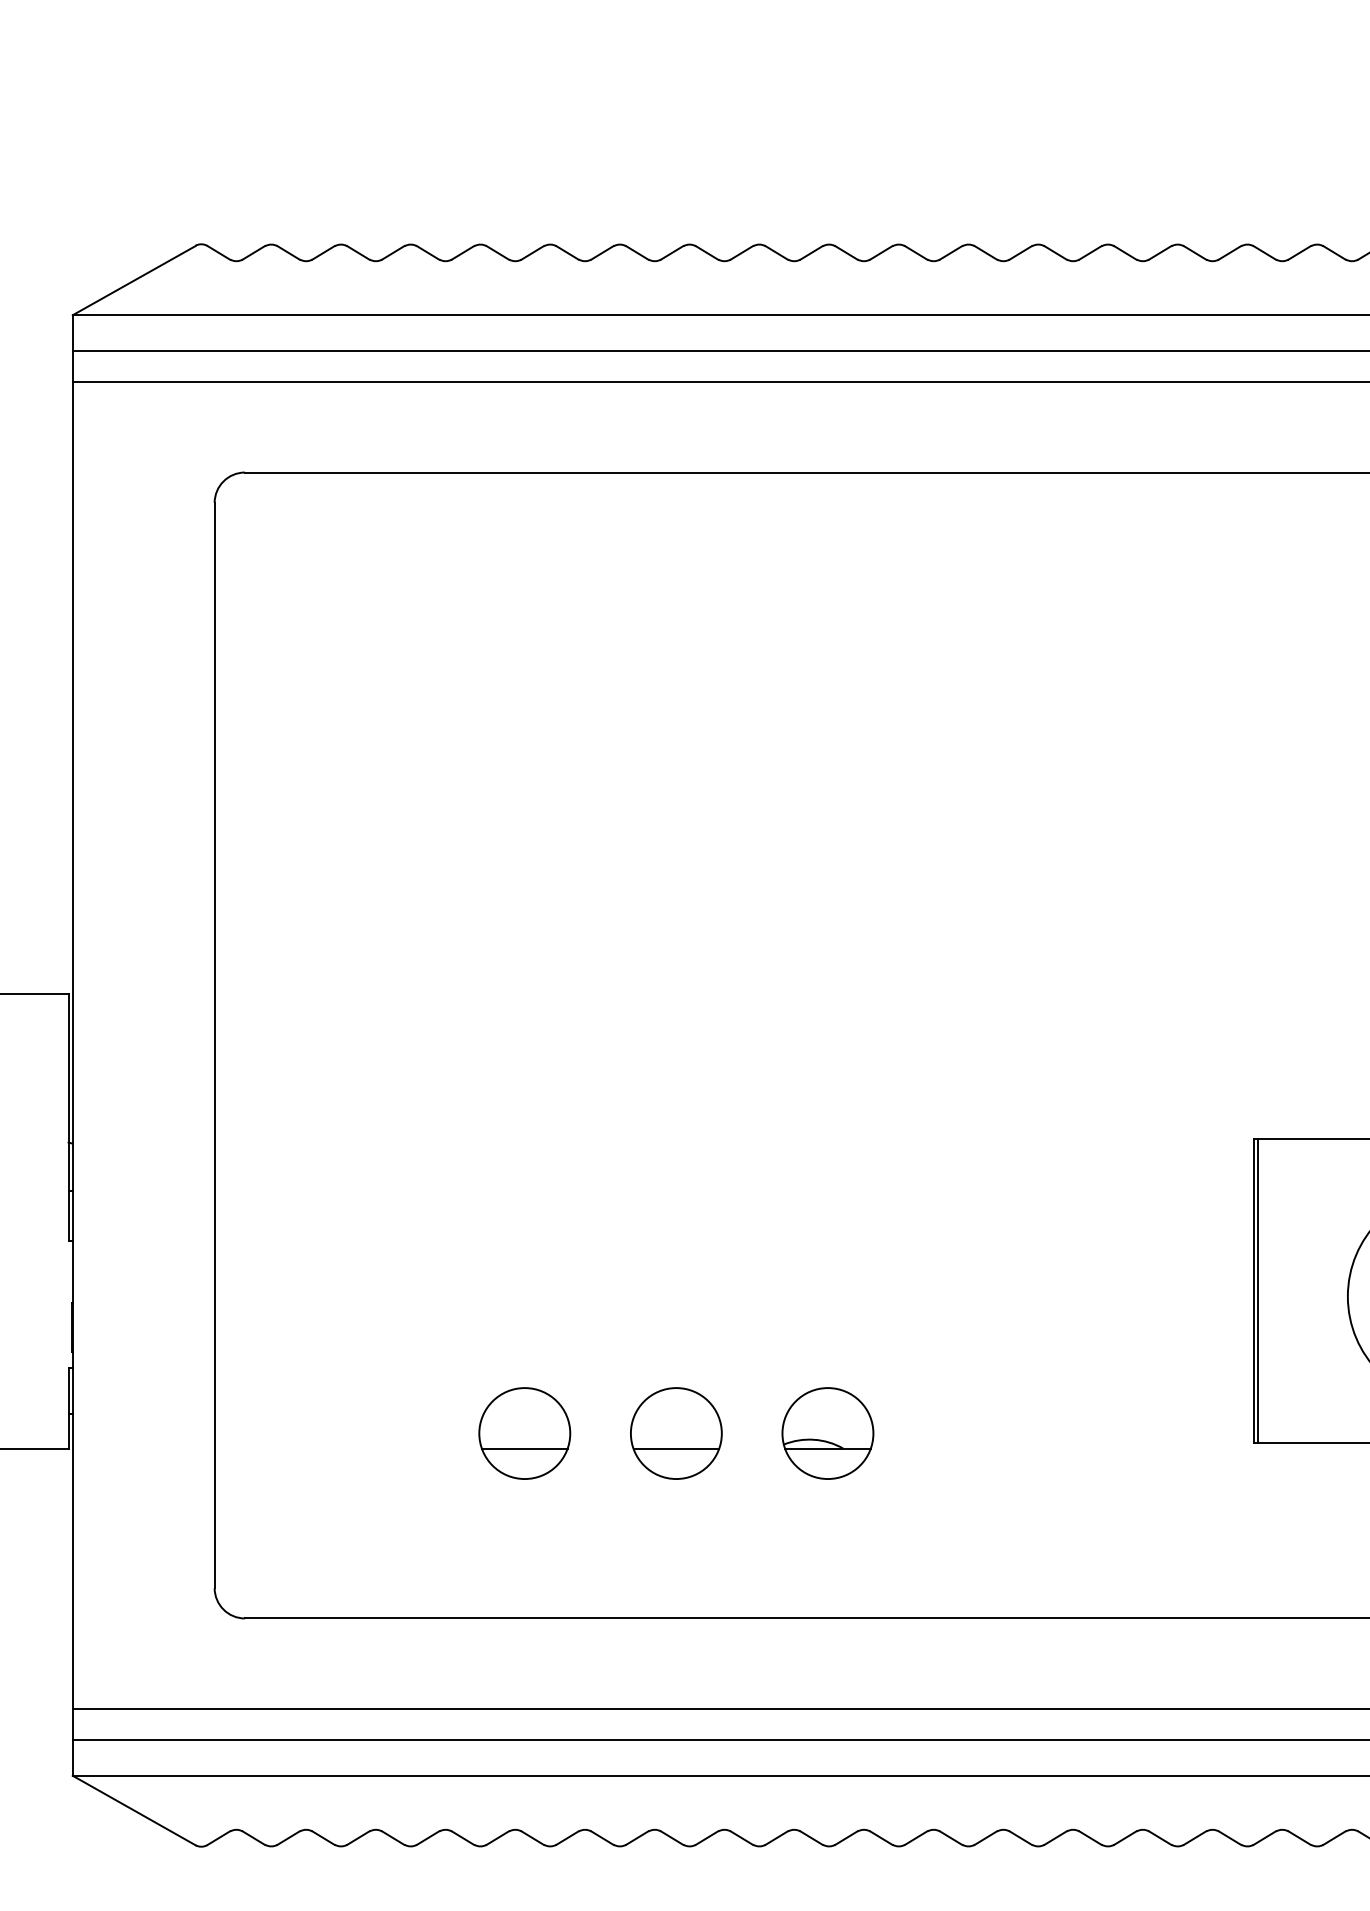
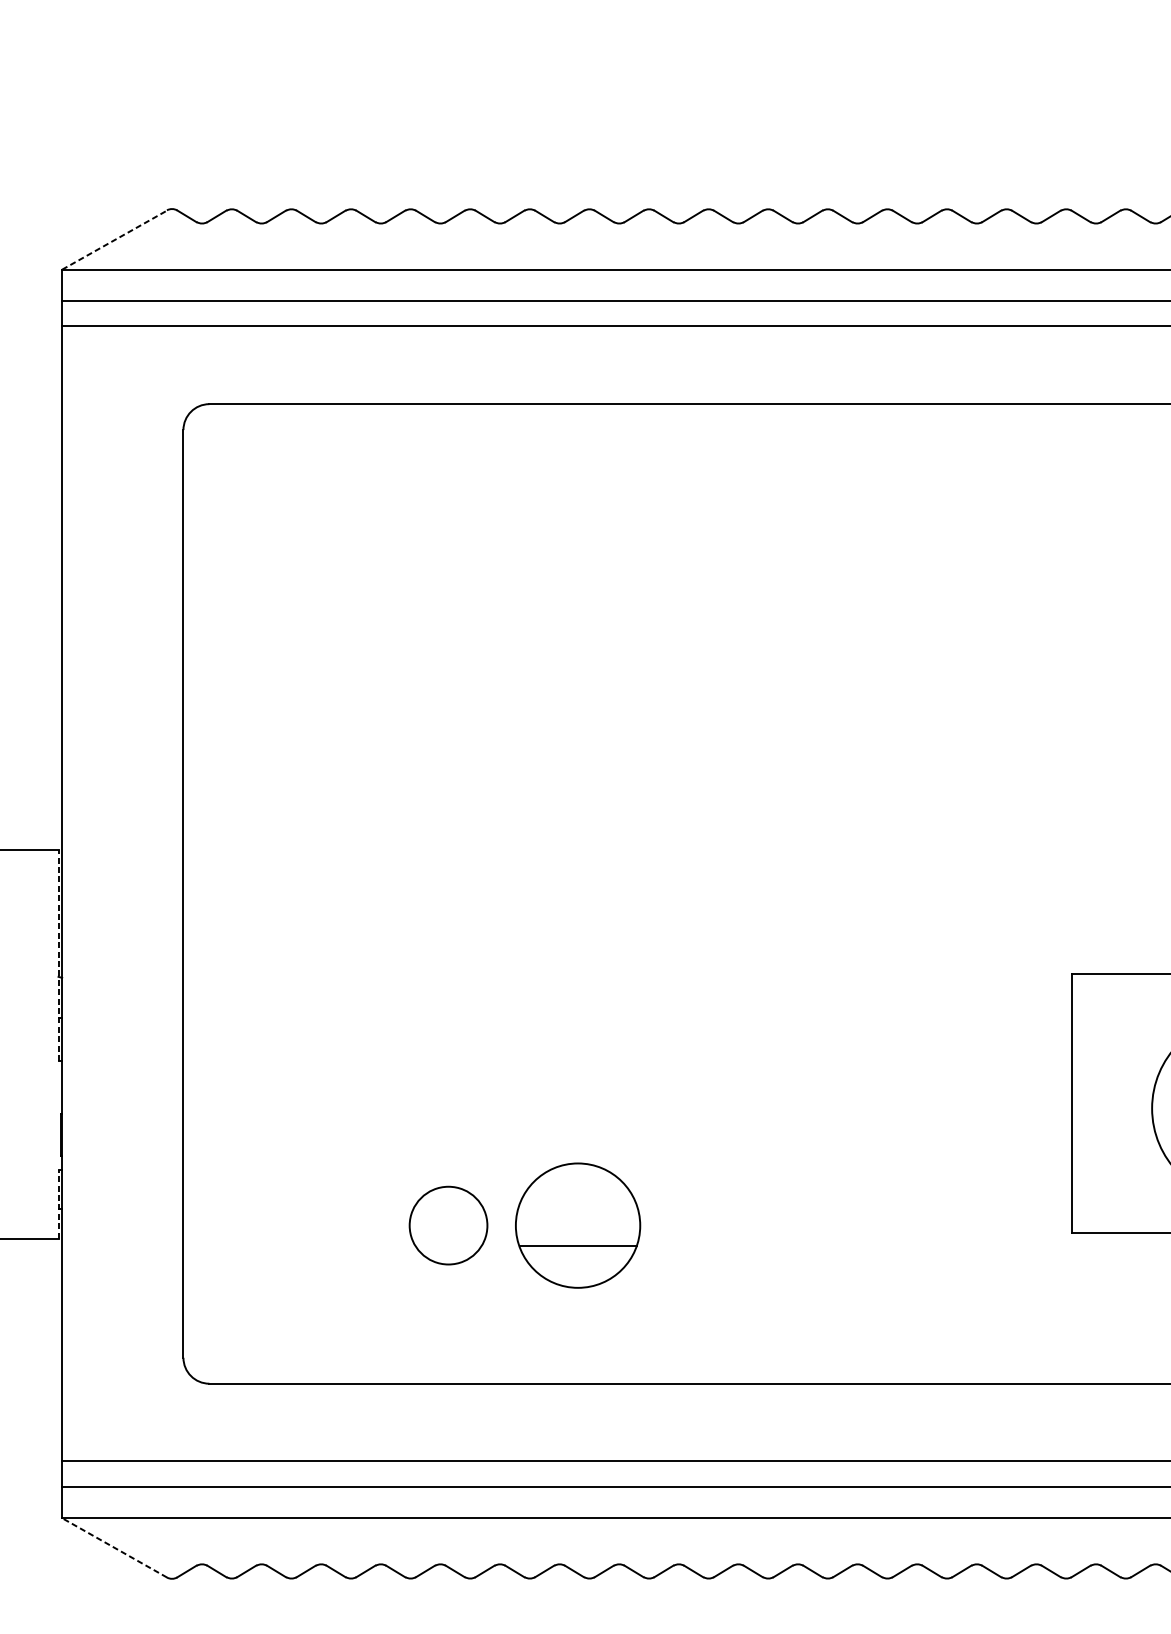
line: (134, 280) -> (114, 240), solid -> dashed
line: (68, 1117) -> (58, 955), solid -> dashed
line: (1258, 1290) -> (1075, 1103), removed
line: (68, 1407) -> (58, 1203), solid -> dashed
part: (676, 1433) -> (578, 1225), size x1.6
part: (827, 1433) -> (707, 1225), removed
line: (524, 1448) -> (448, 1238), removed
line: (134, 1810) -> (114, 1547), solid -> dashed

